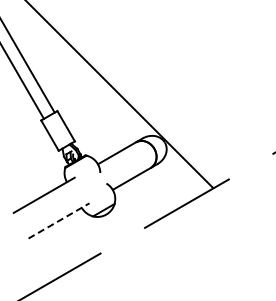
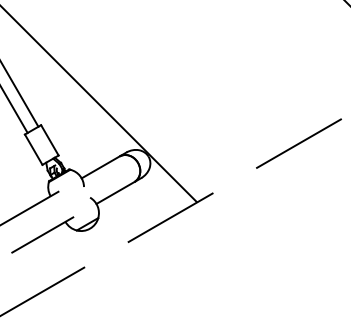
line: (59, 220) -> (43, 234), dashed -> solid

